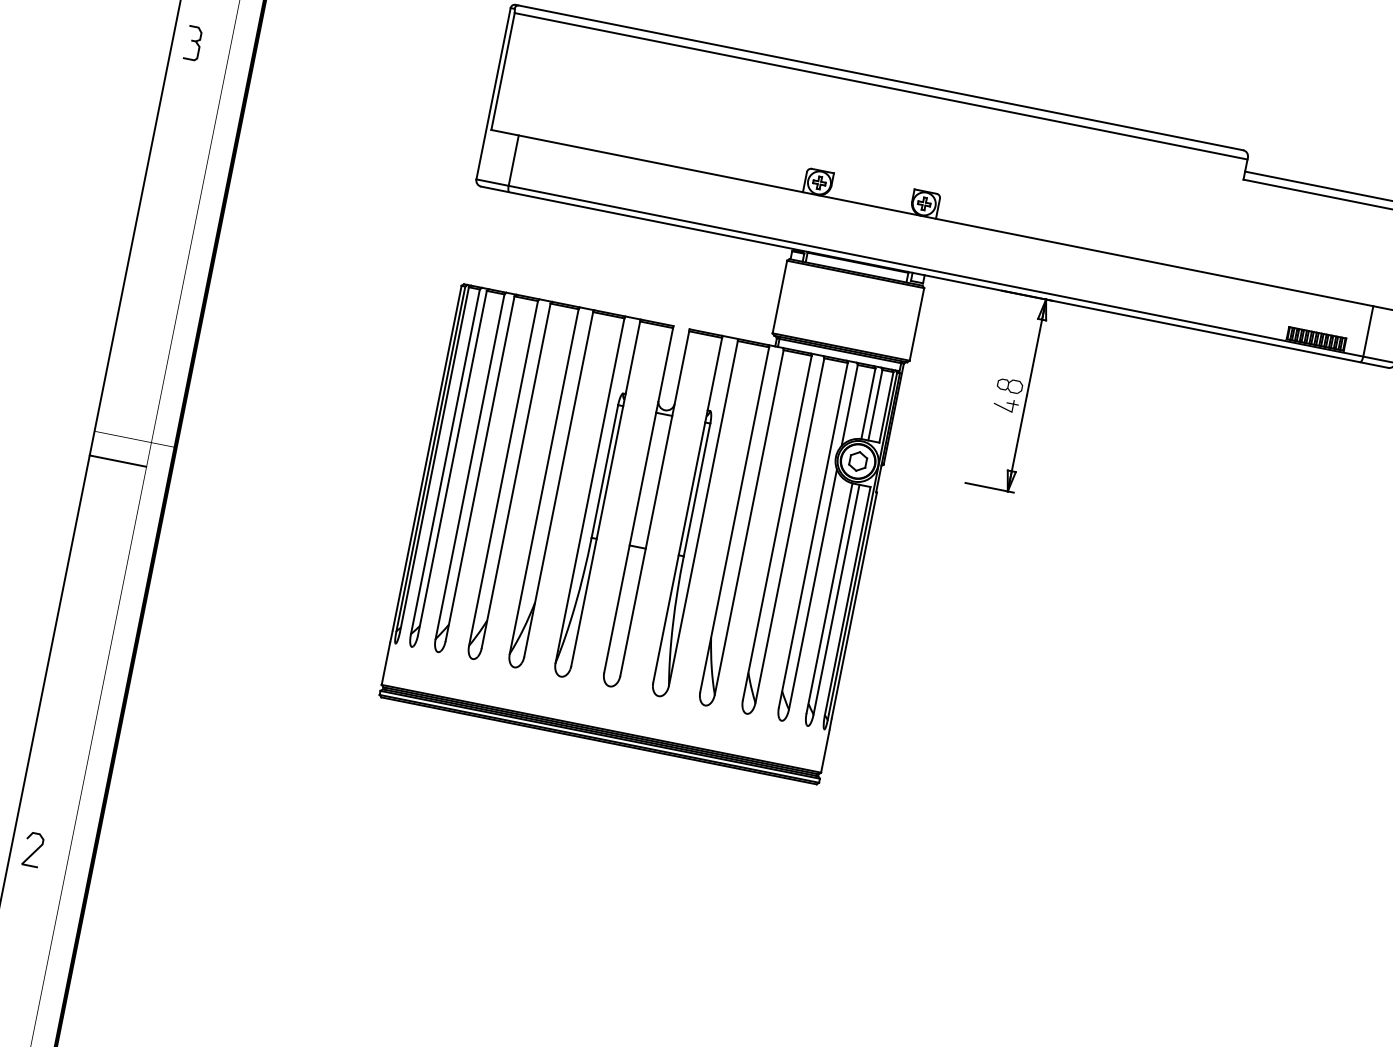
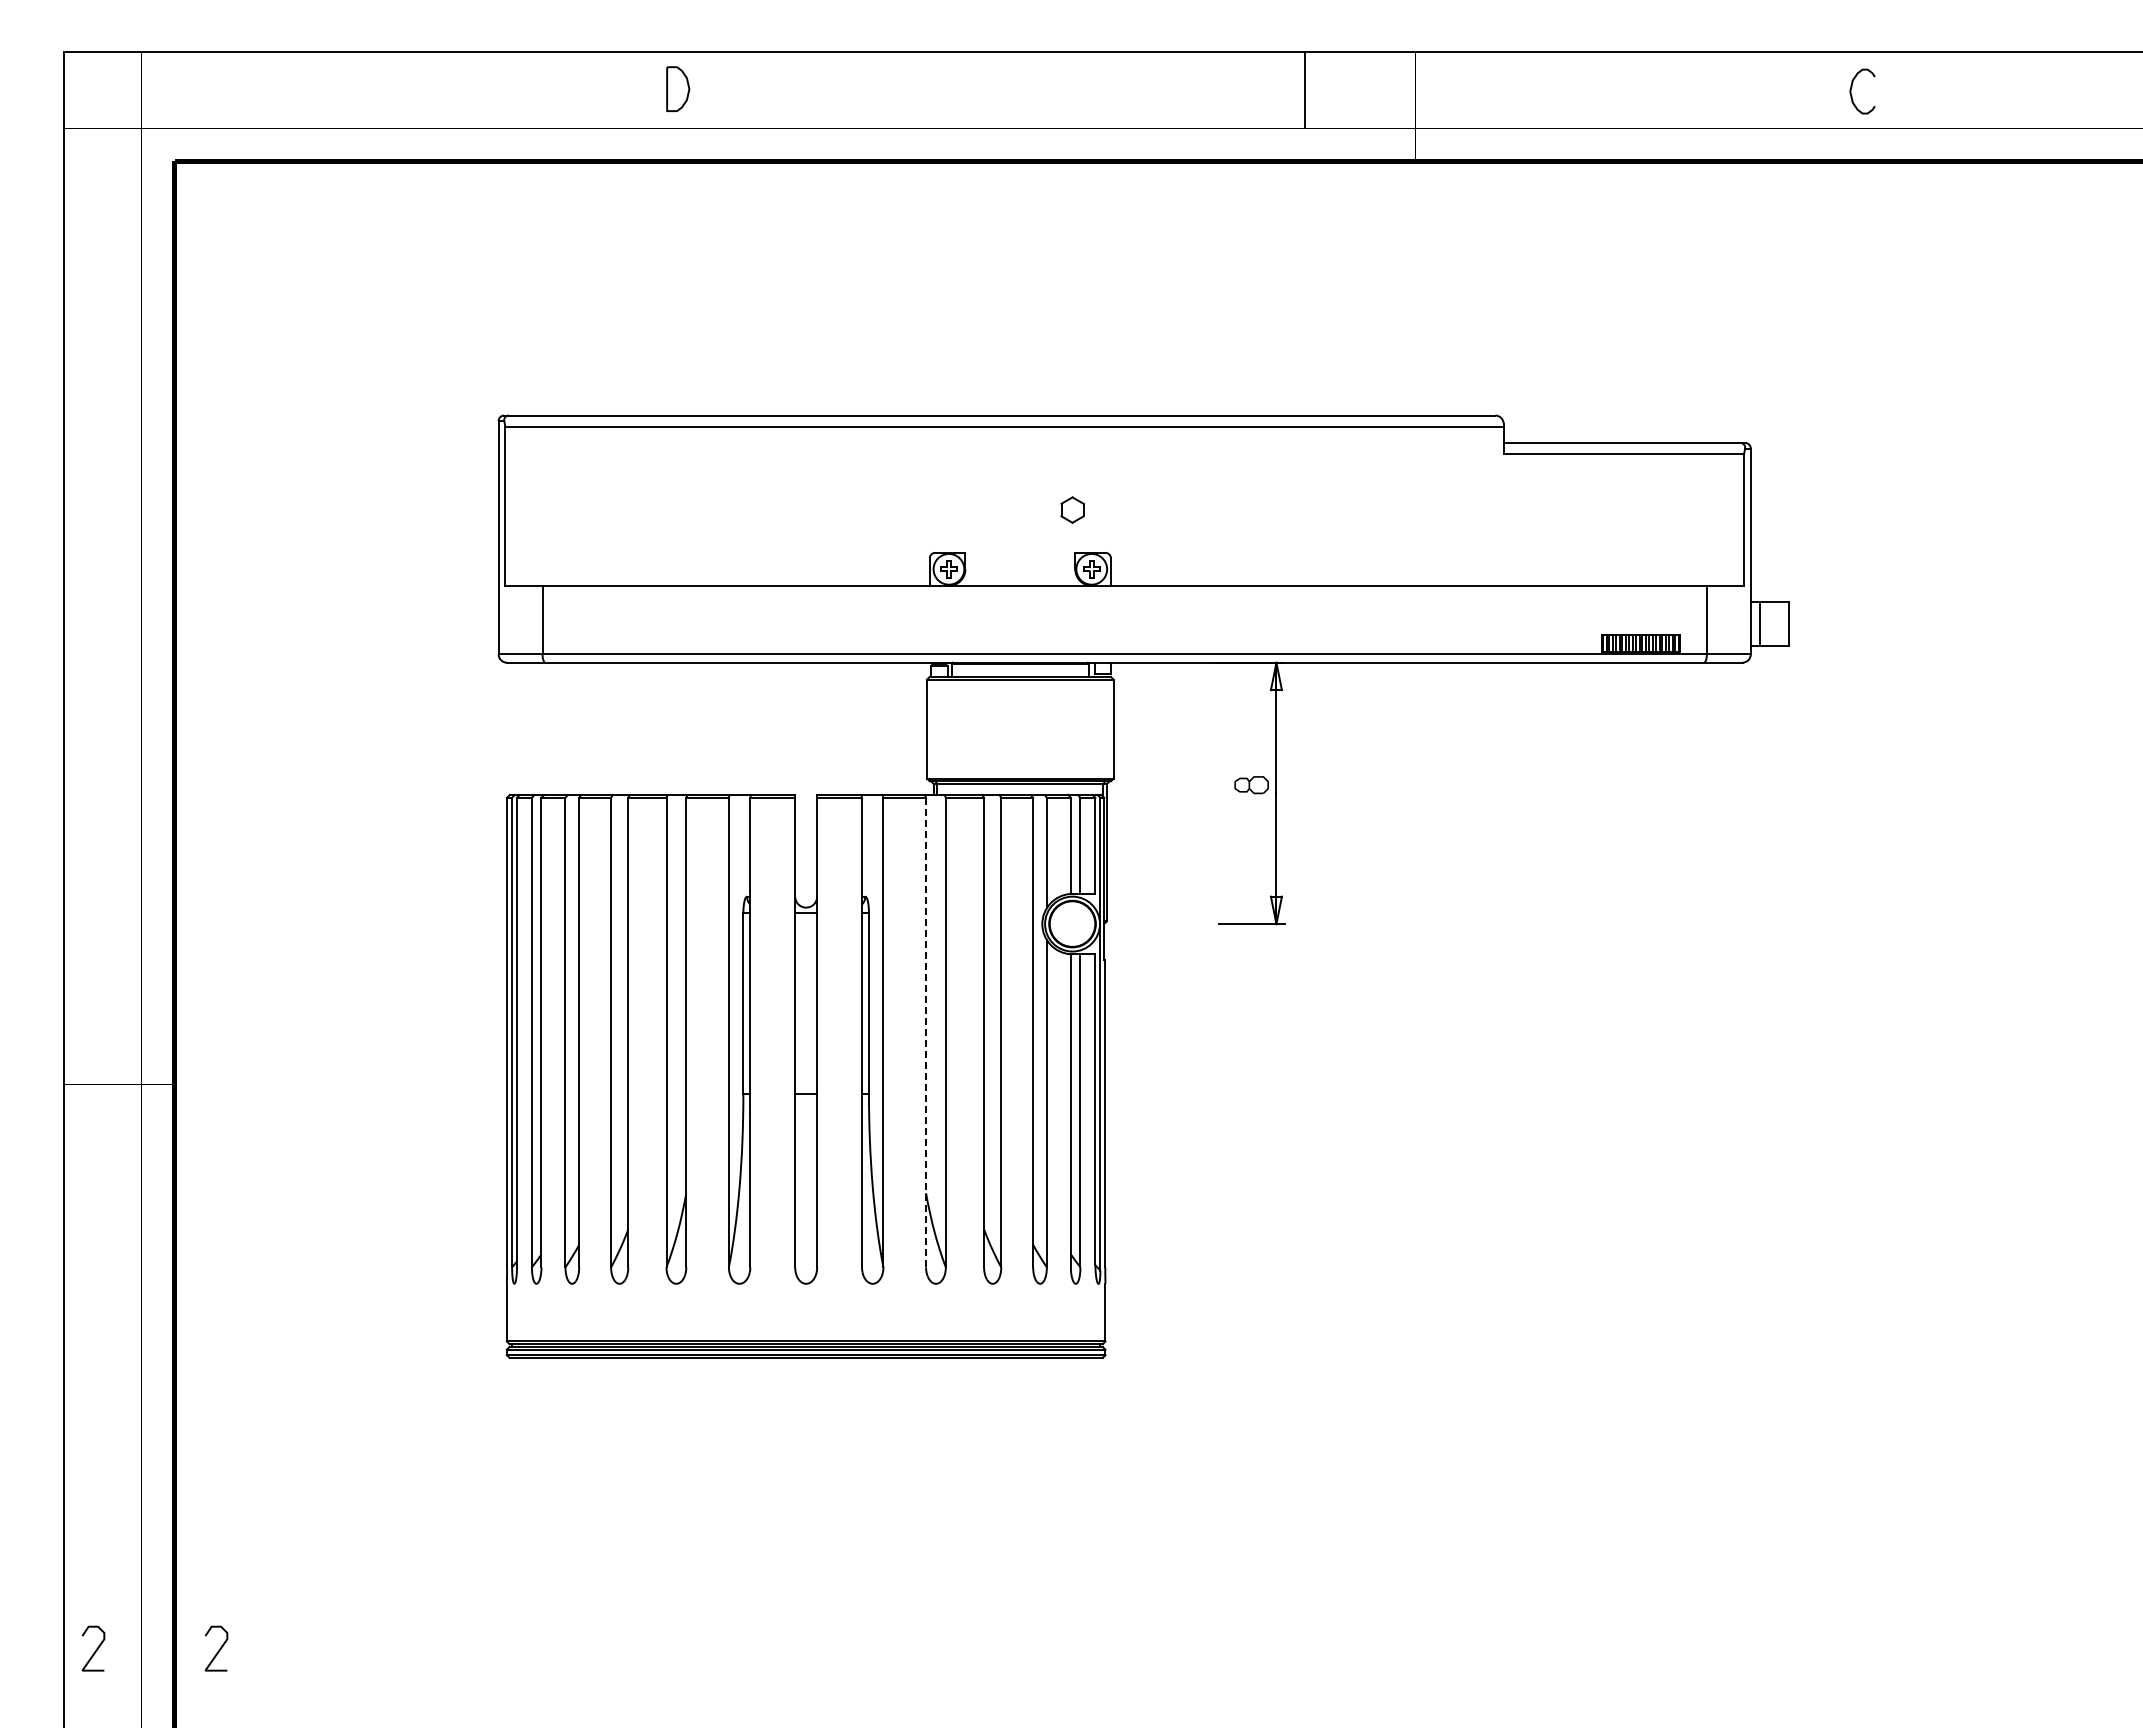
part: (193, 43) -> (92, 550), removed
part: (1006, 405) -> (1251, 811), removed
line: (117, 461) -> (102, 1117), removed
part: (858, 461) -> (1072, 509), moved
line: (735, 519) -> (926, 1032), solid -> dashed
curve: (124, 869) -> (218, 1650), added

